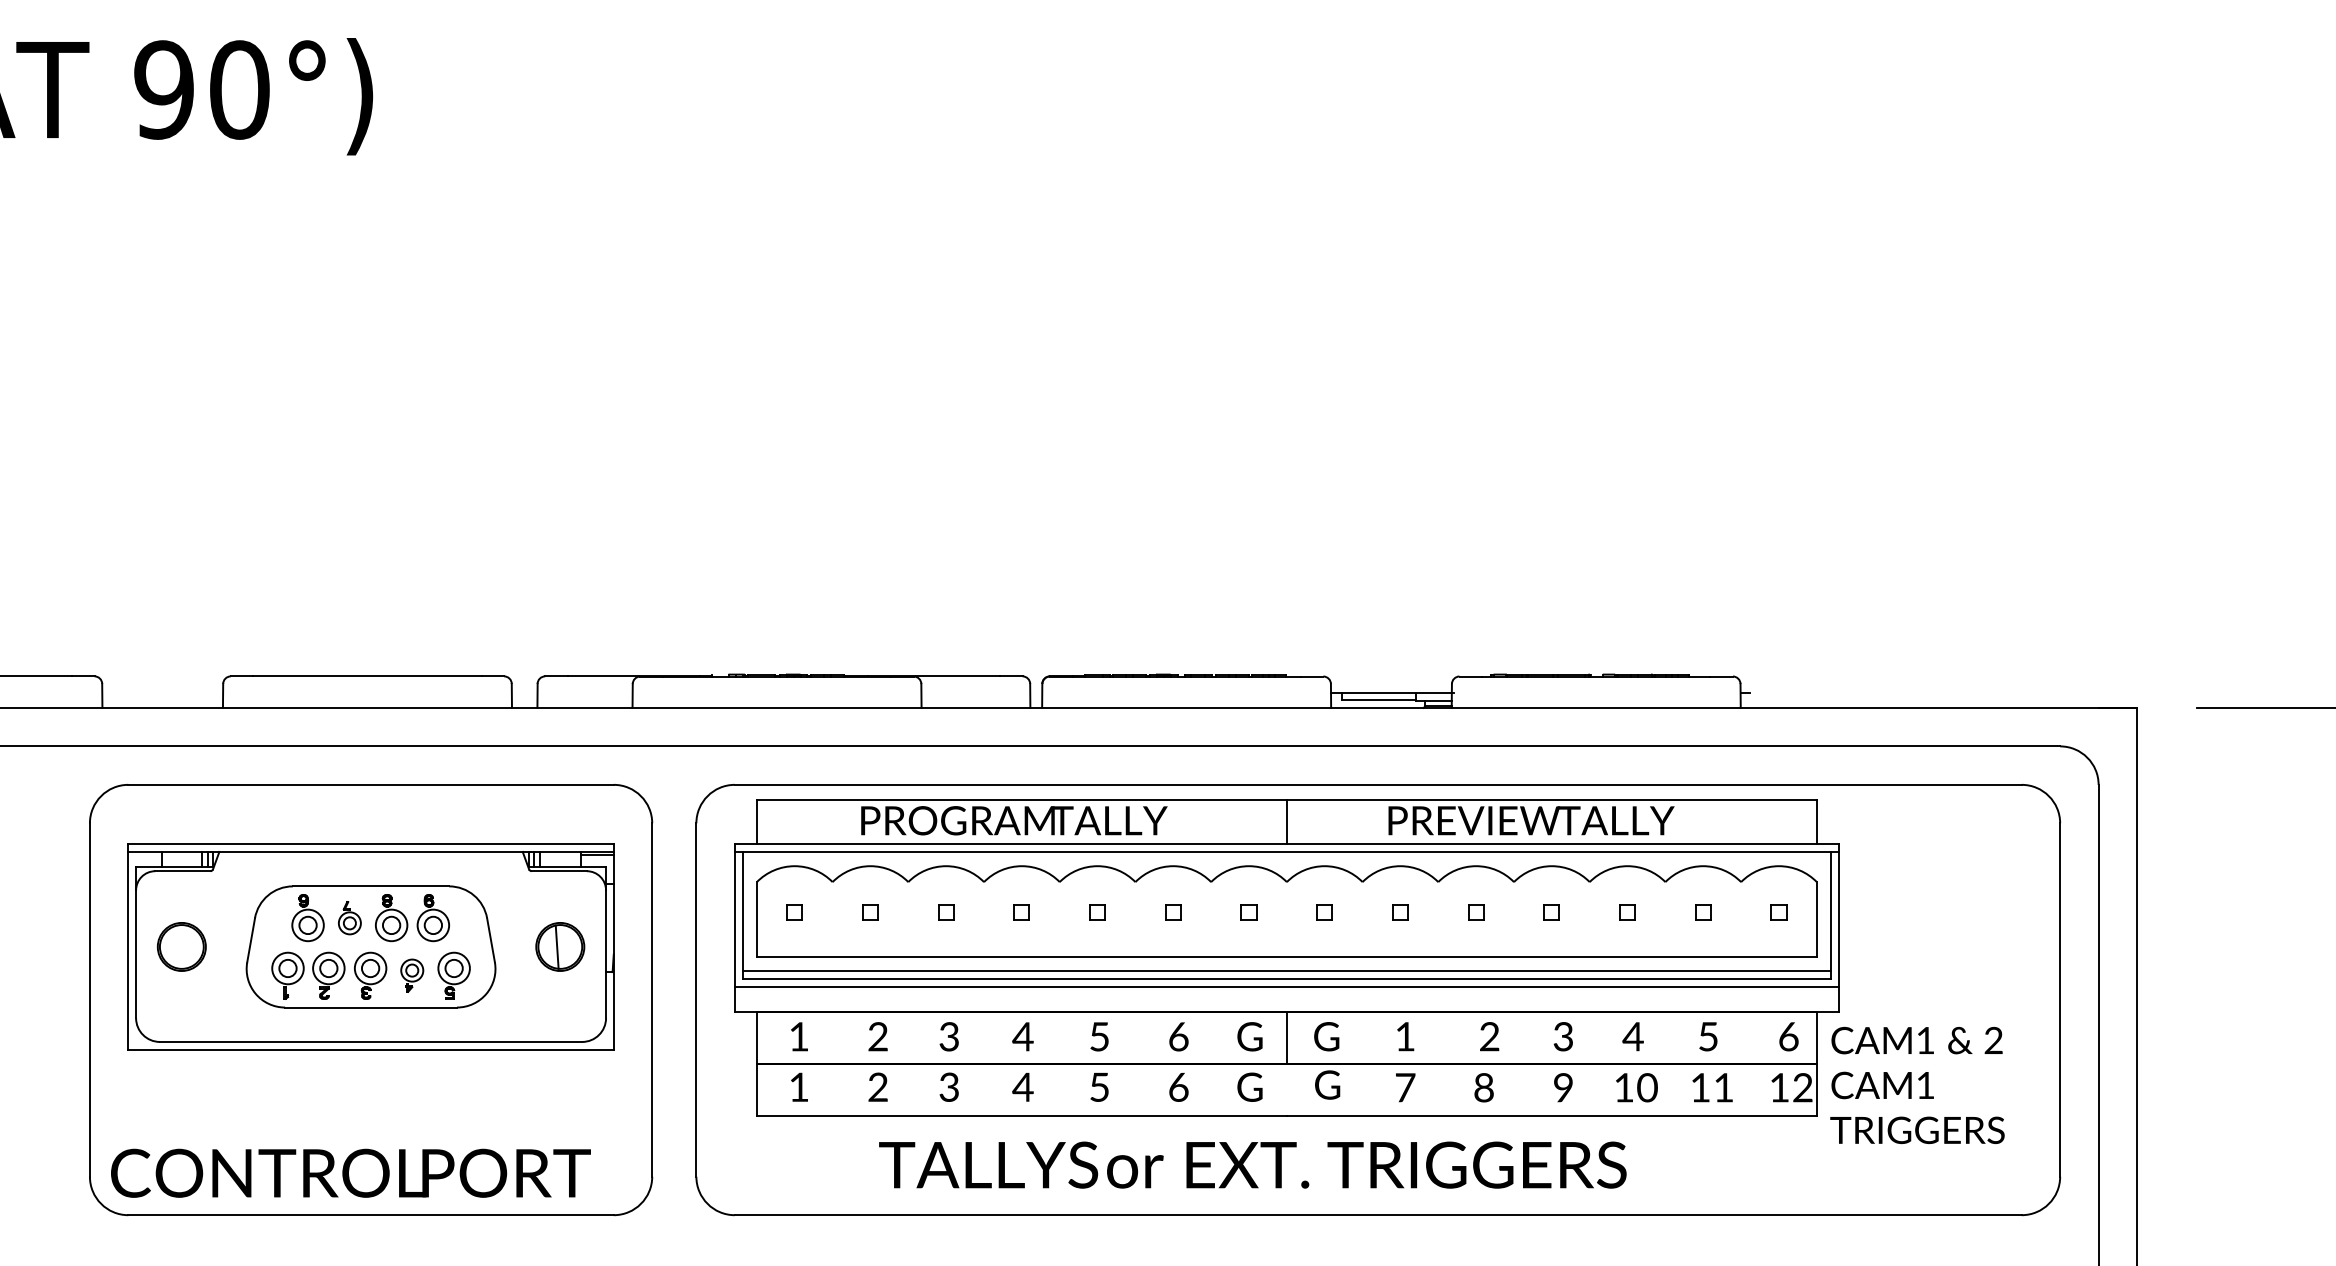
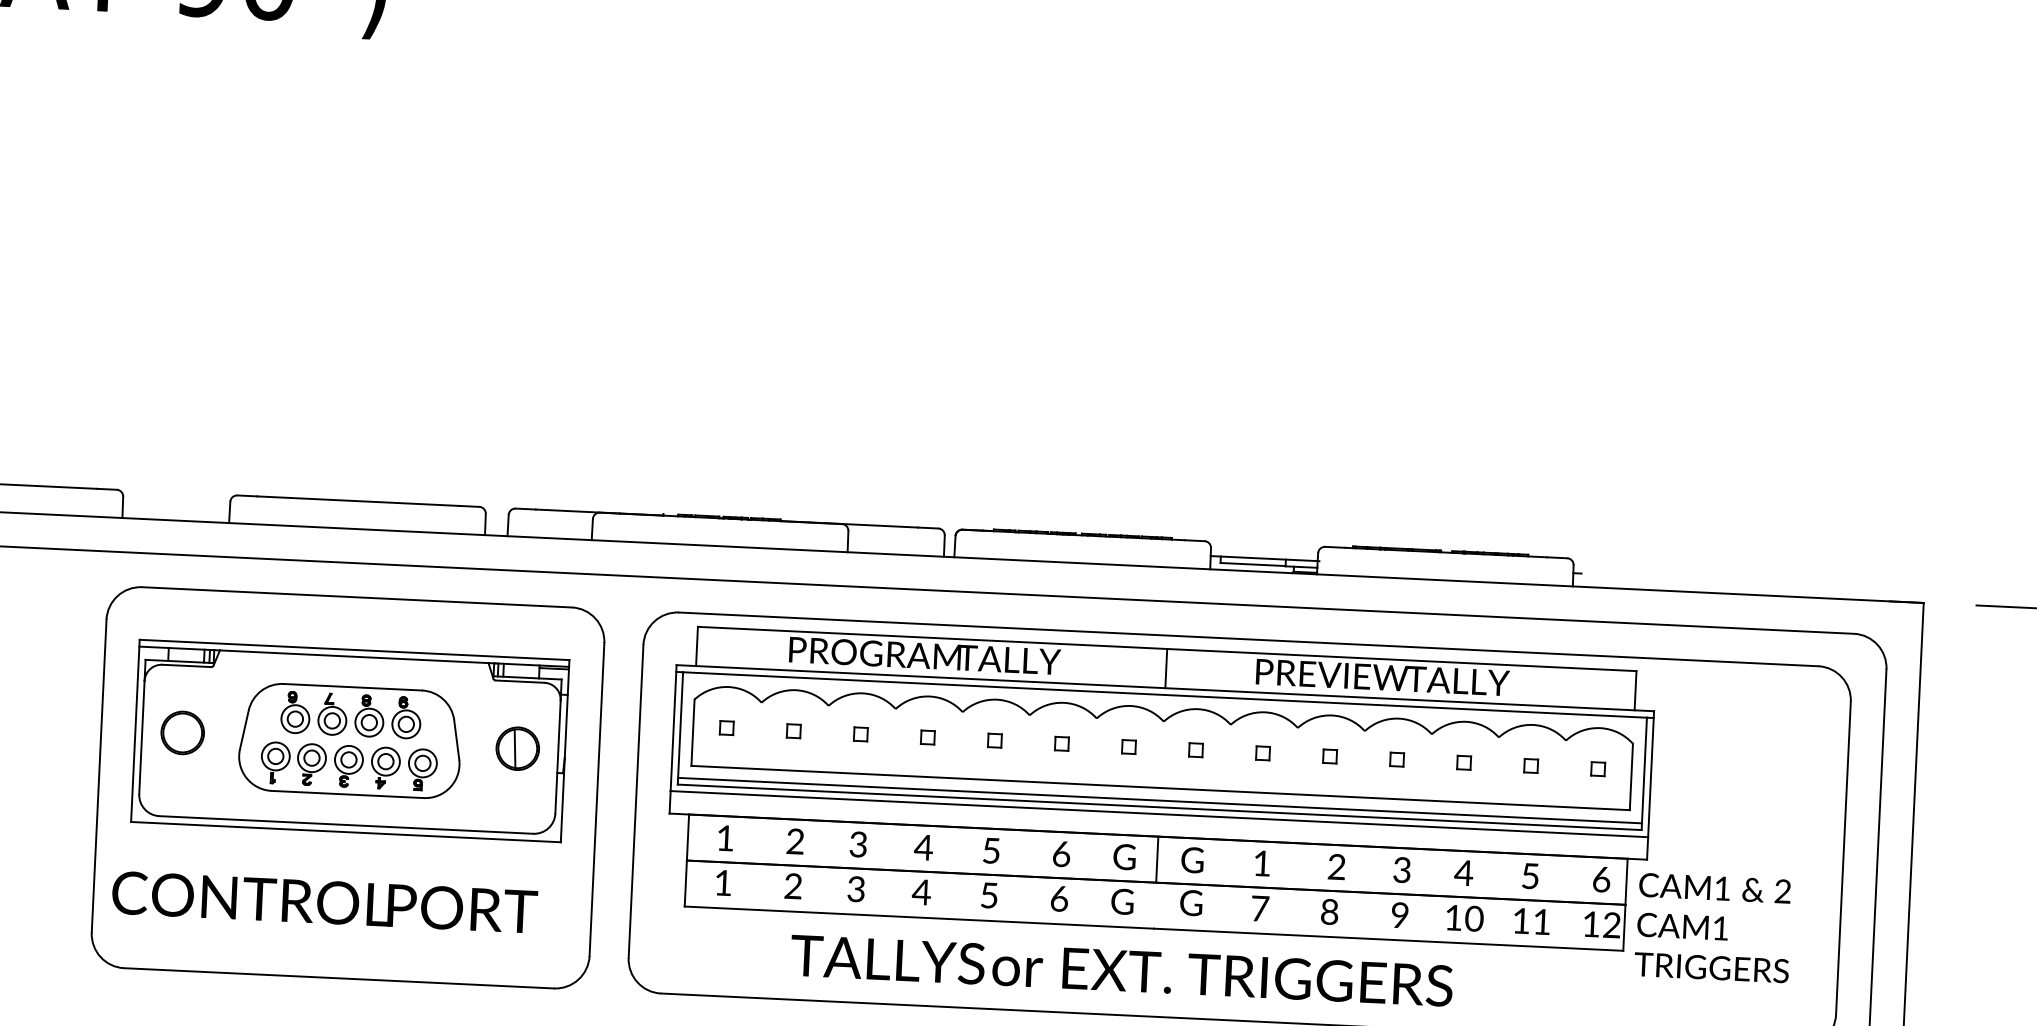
part: (349, 918) -> (332, 714), size x1.43
part: (411, 975) -> (384, 767), size x1.43
text: (350, 1172) -> (324, 901), moved

